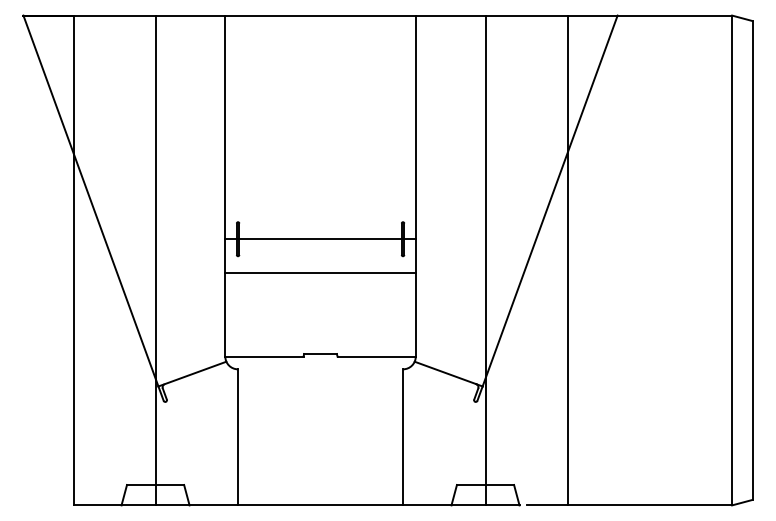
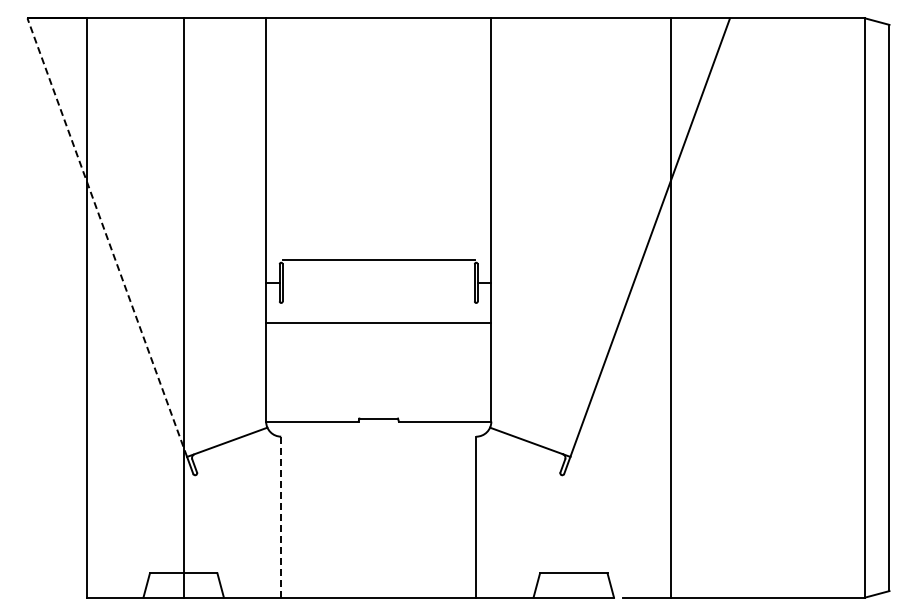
line: (91, 200) -> (107, 237), solid -> dashed
line: (320, 238) -> (378, 259), moved
line: (485, 260) -> (573, 307), removed
line: (238, 437) -> (281, 517), solid -> dashed

